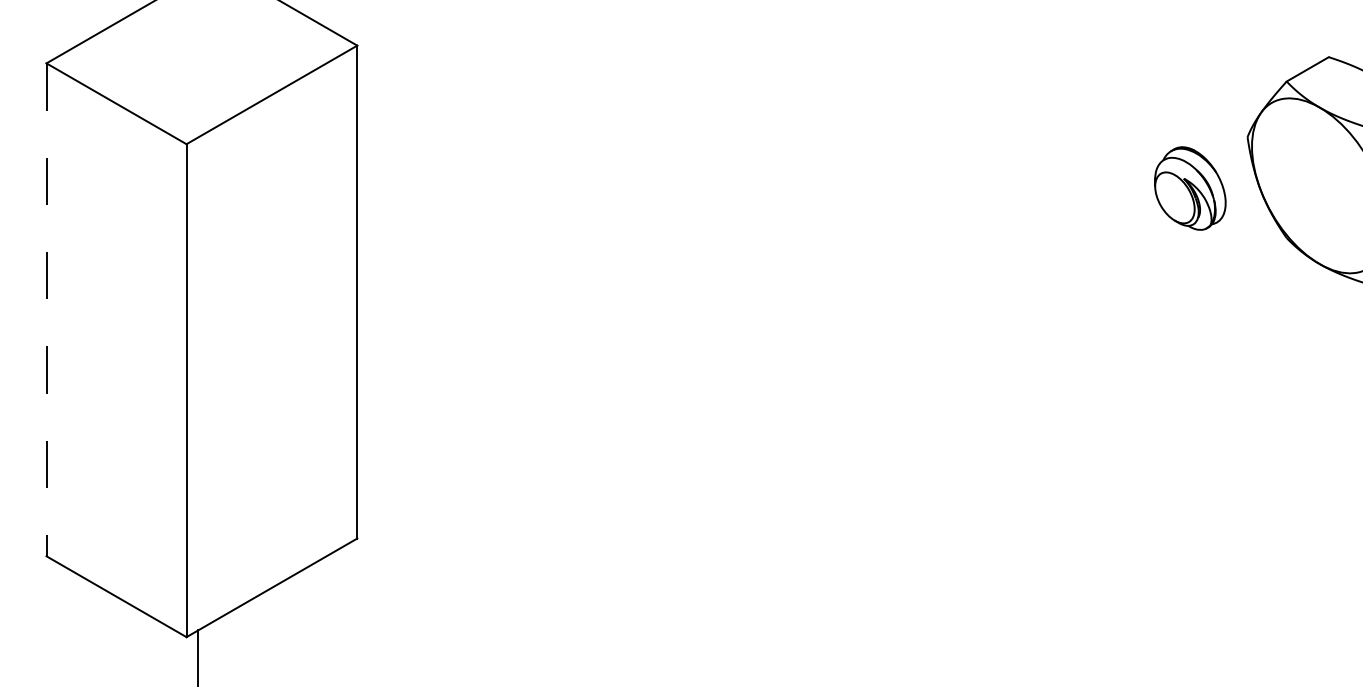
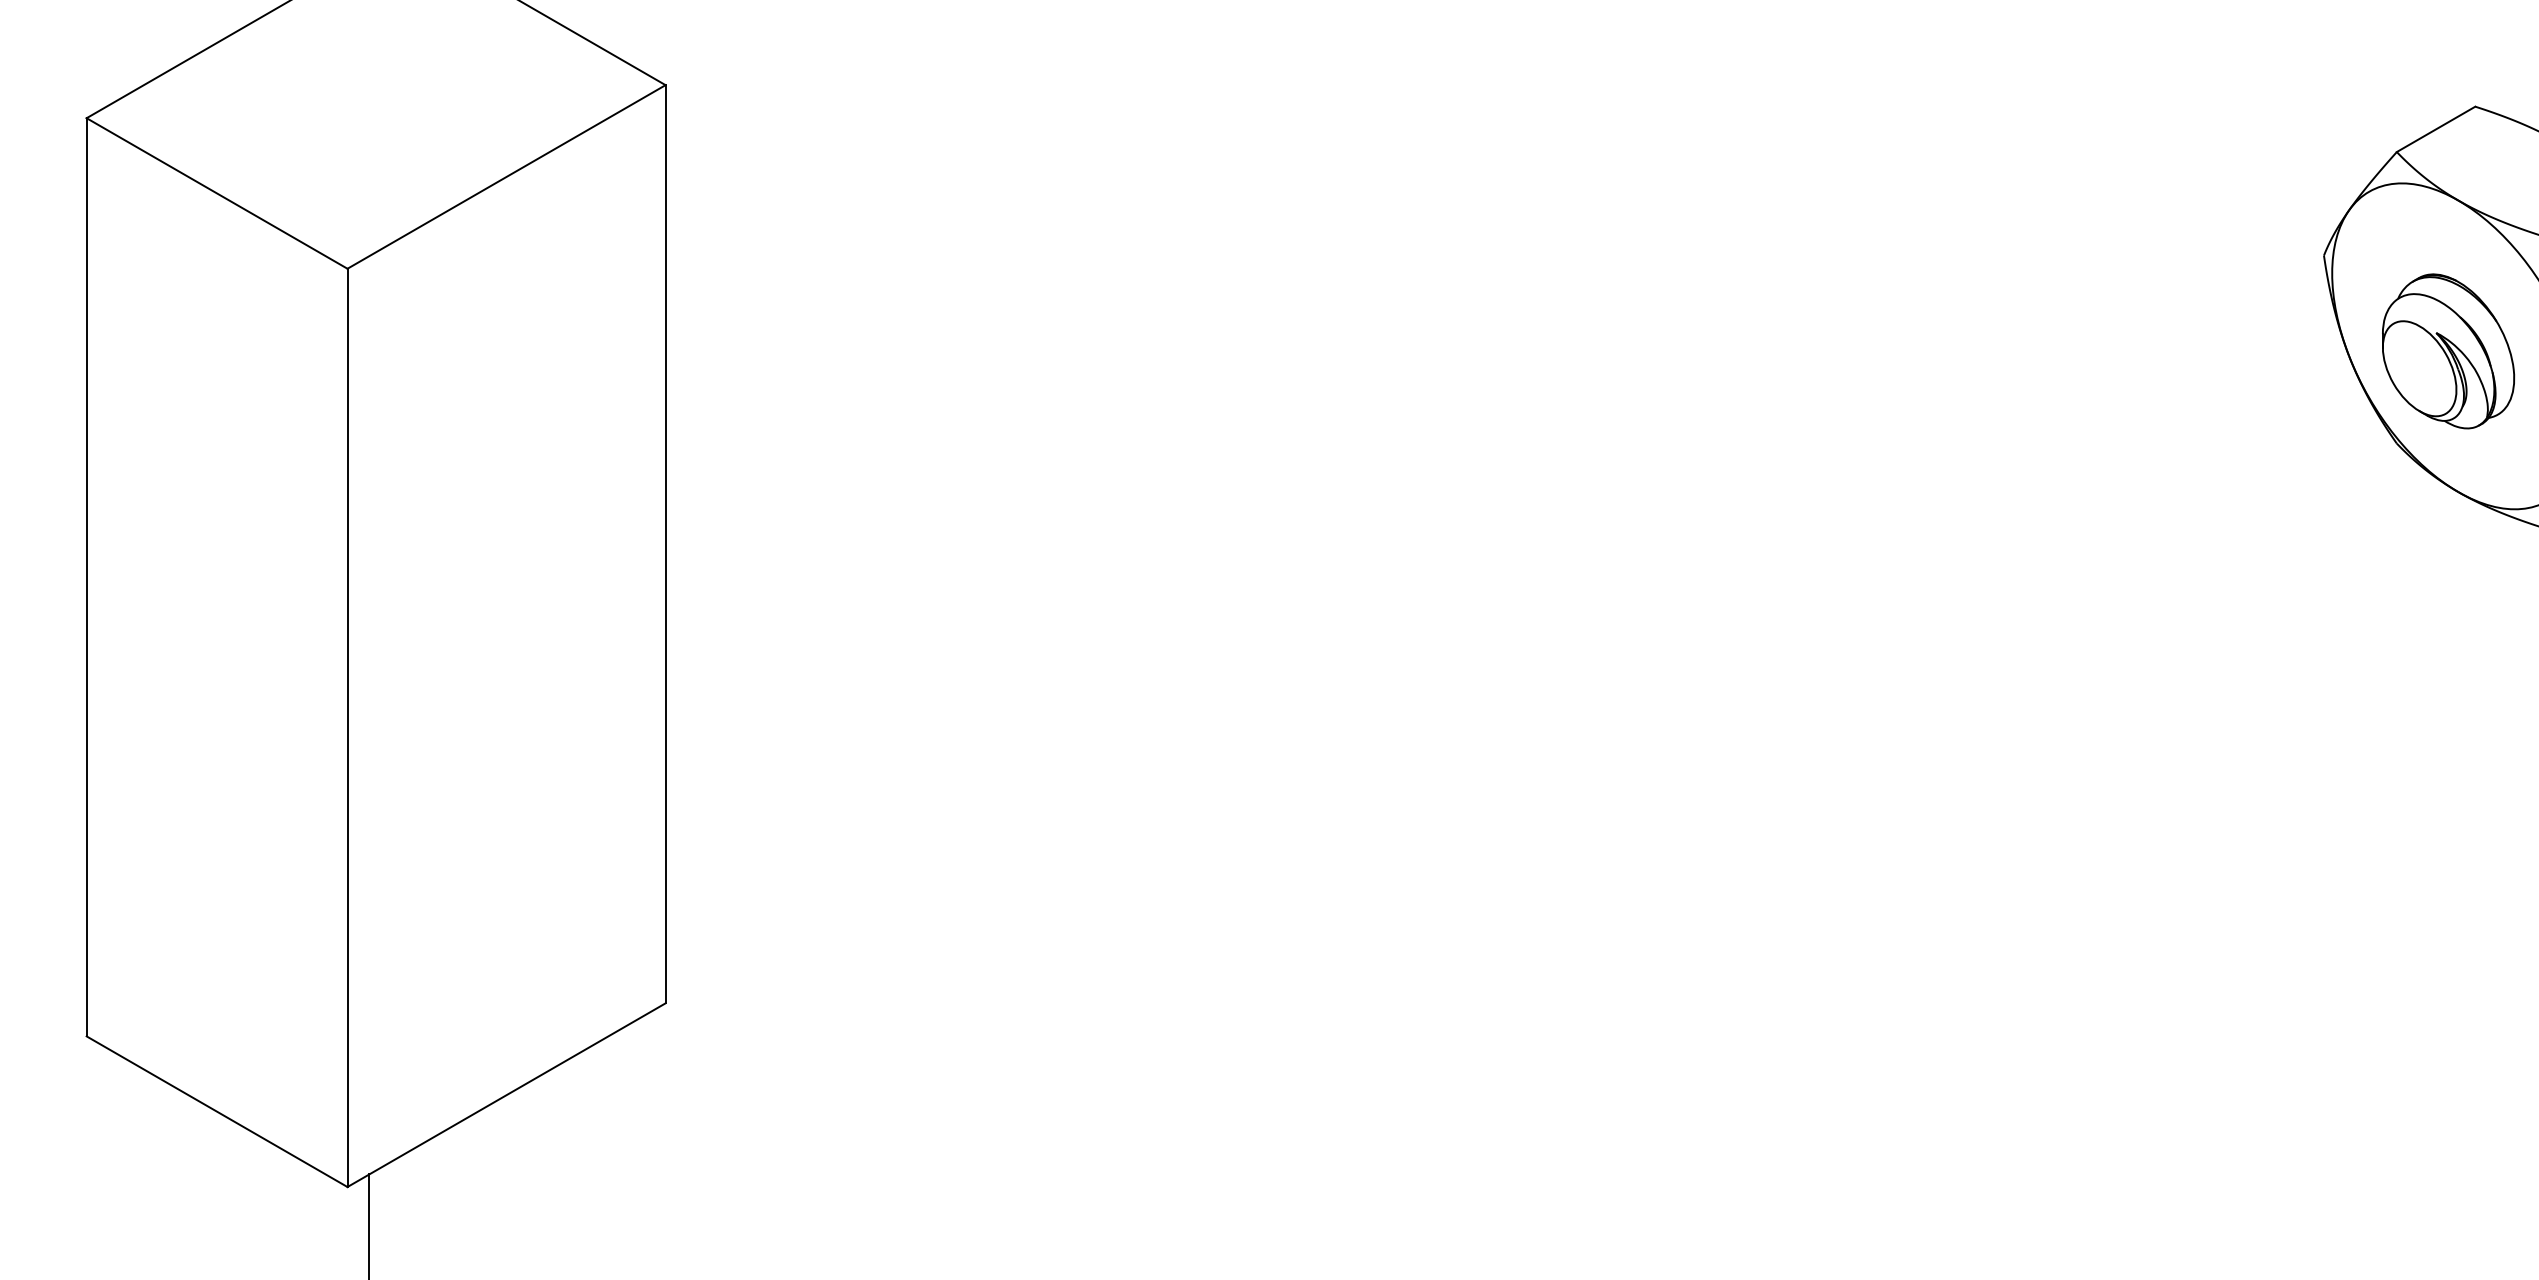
part: (1190, 188) -> (2448, 351), moved
line: (46, 310) -> (86, 578), dashed -> solid

